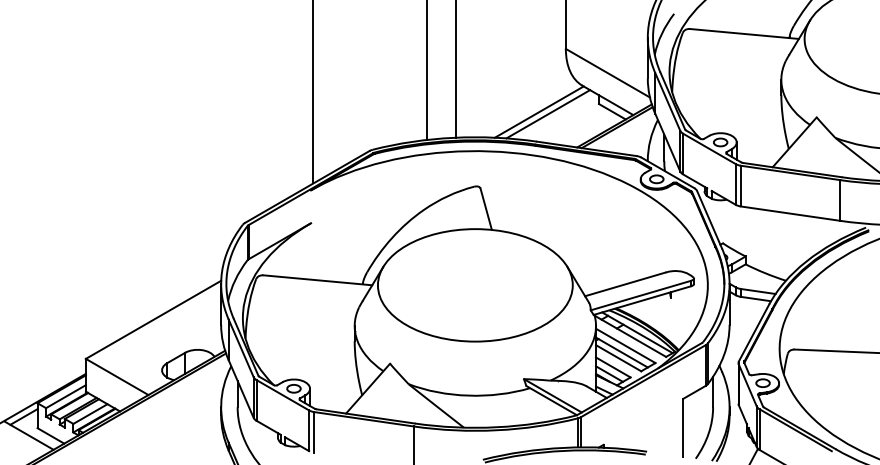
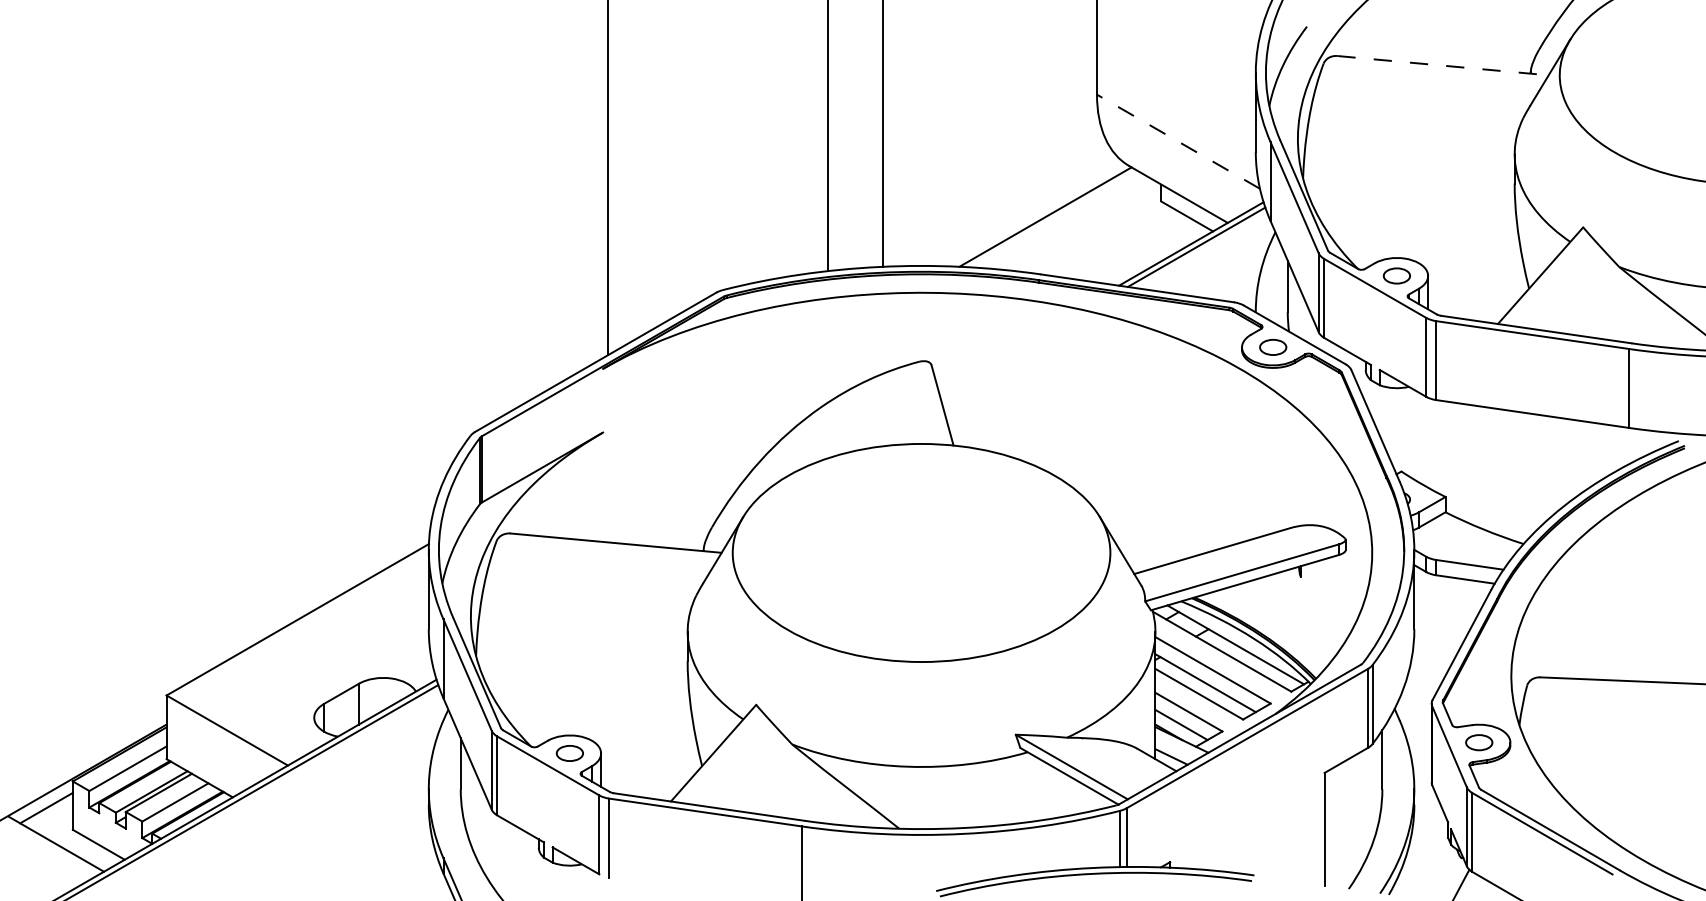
line: (744, 33) -> (1443, 64), solid -> dashed
line: (607, 73) -> (1177, 142), solid -> dashed
line: (548, 114) -> (1063, 221), removed

